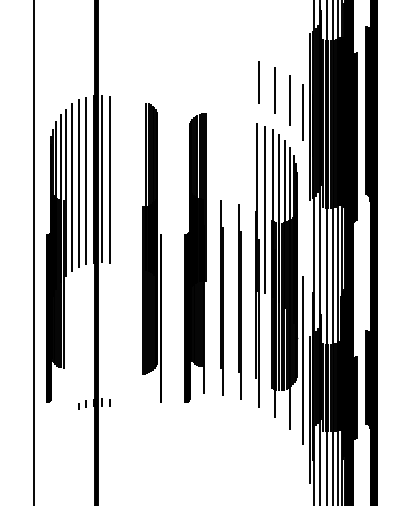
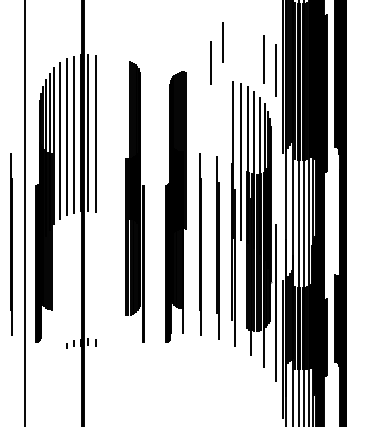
line: (258, 82) -> (222, 42), moved
line: (274, 90) -> (210, 63), moved
line: (19, 297) -> (10, 243), added

